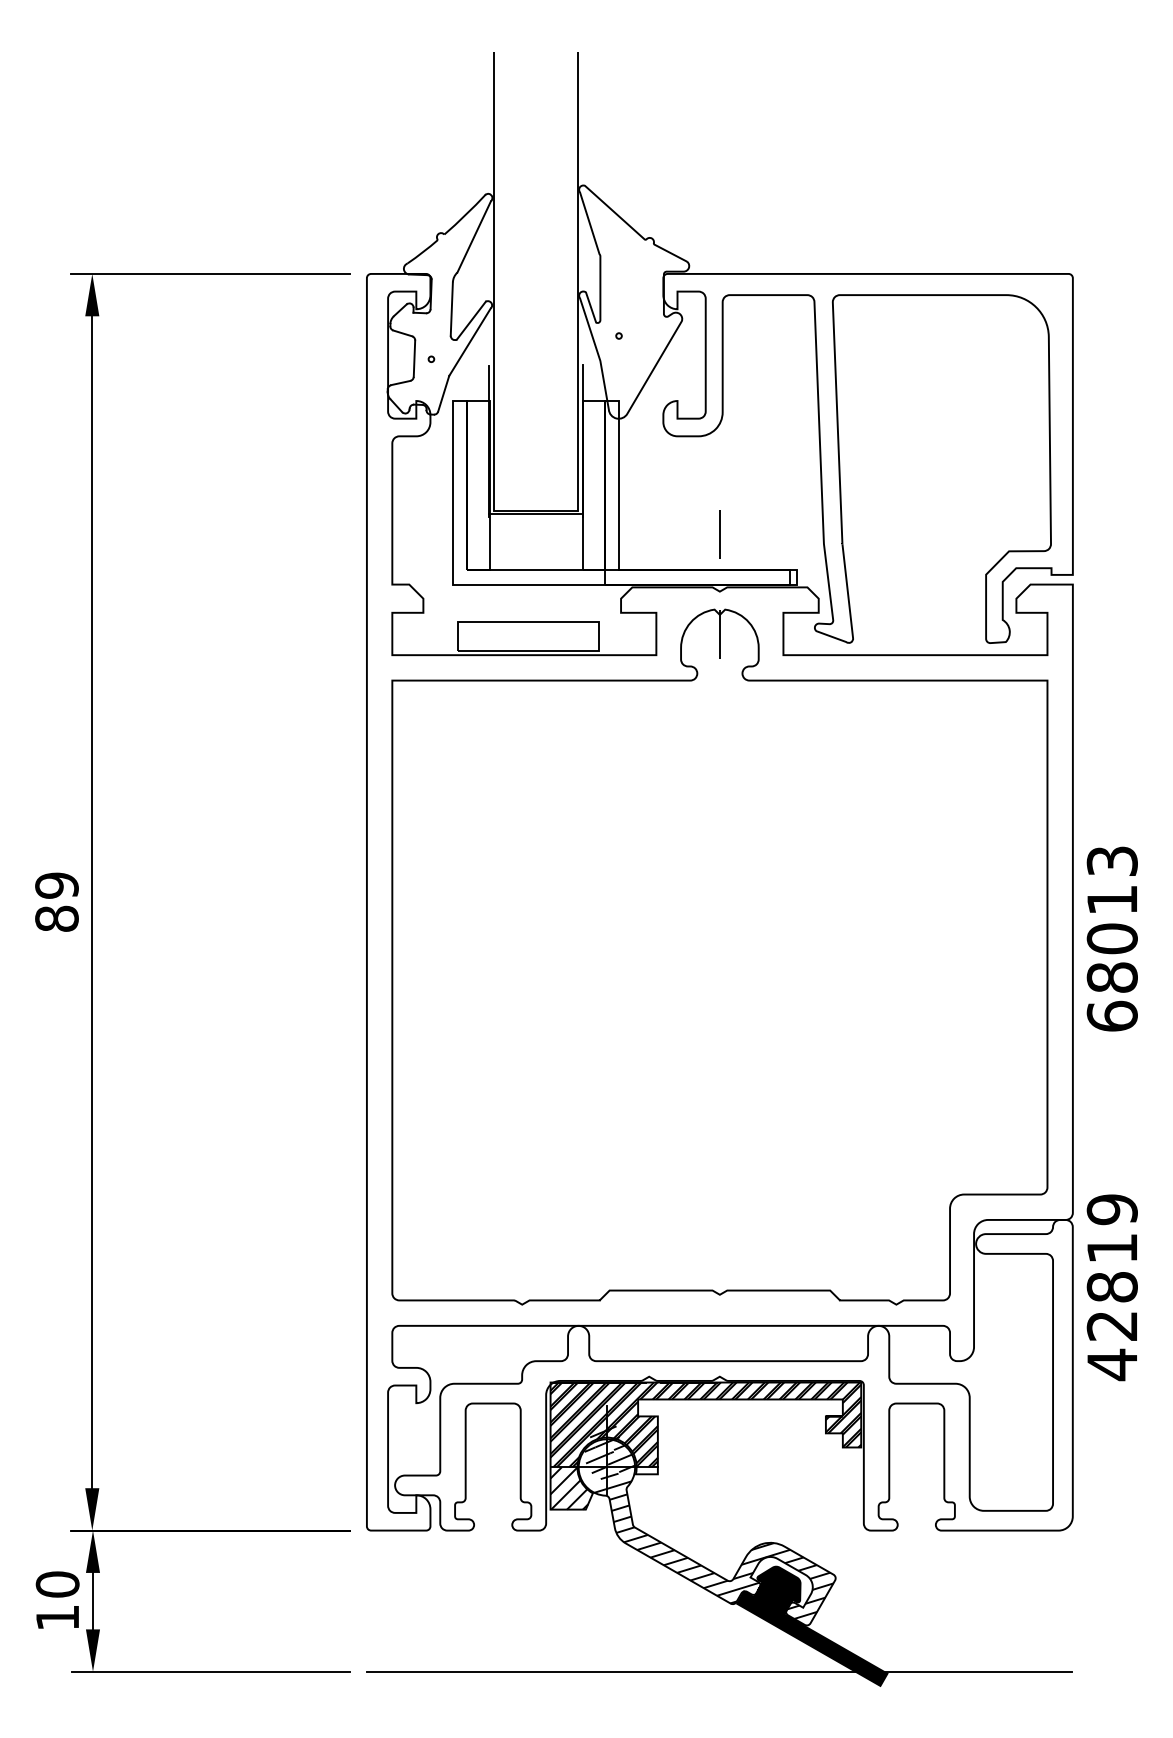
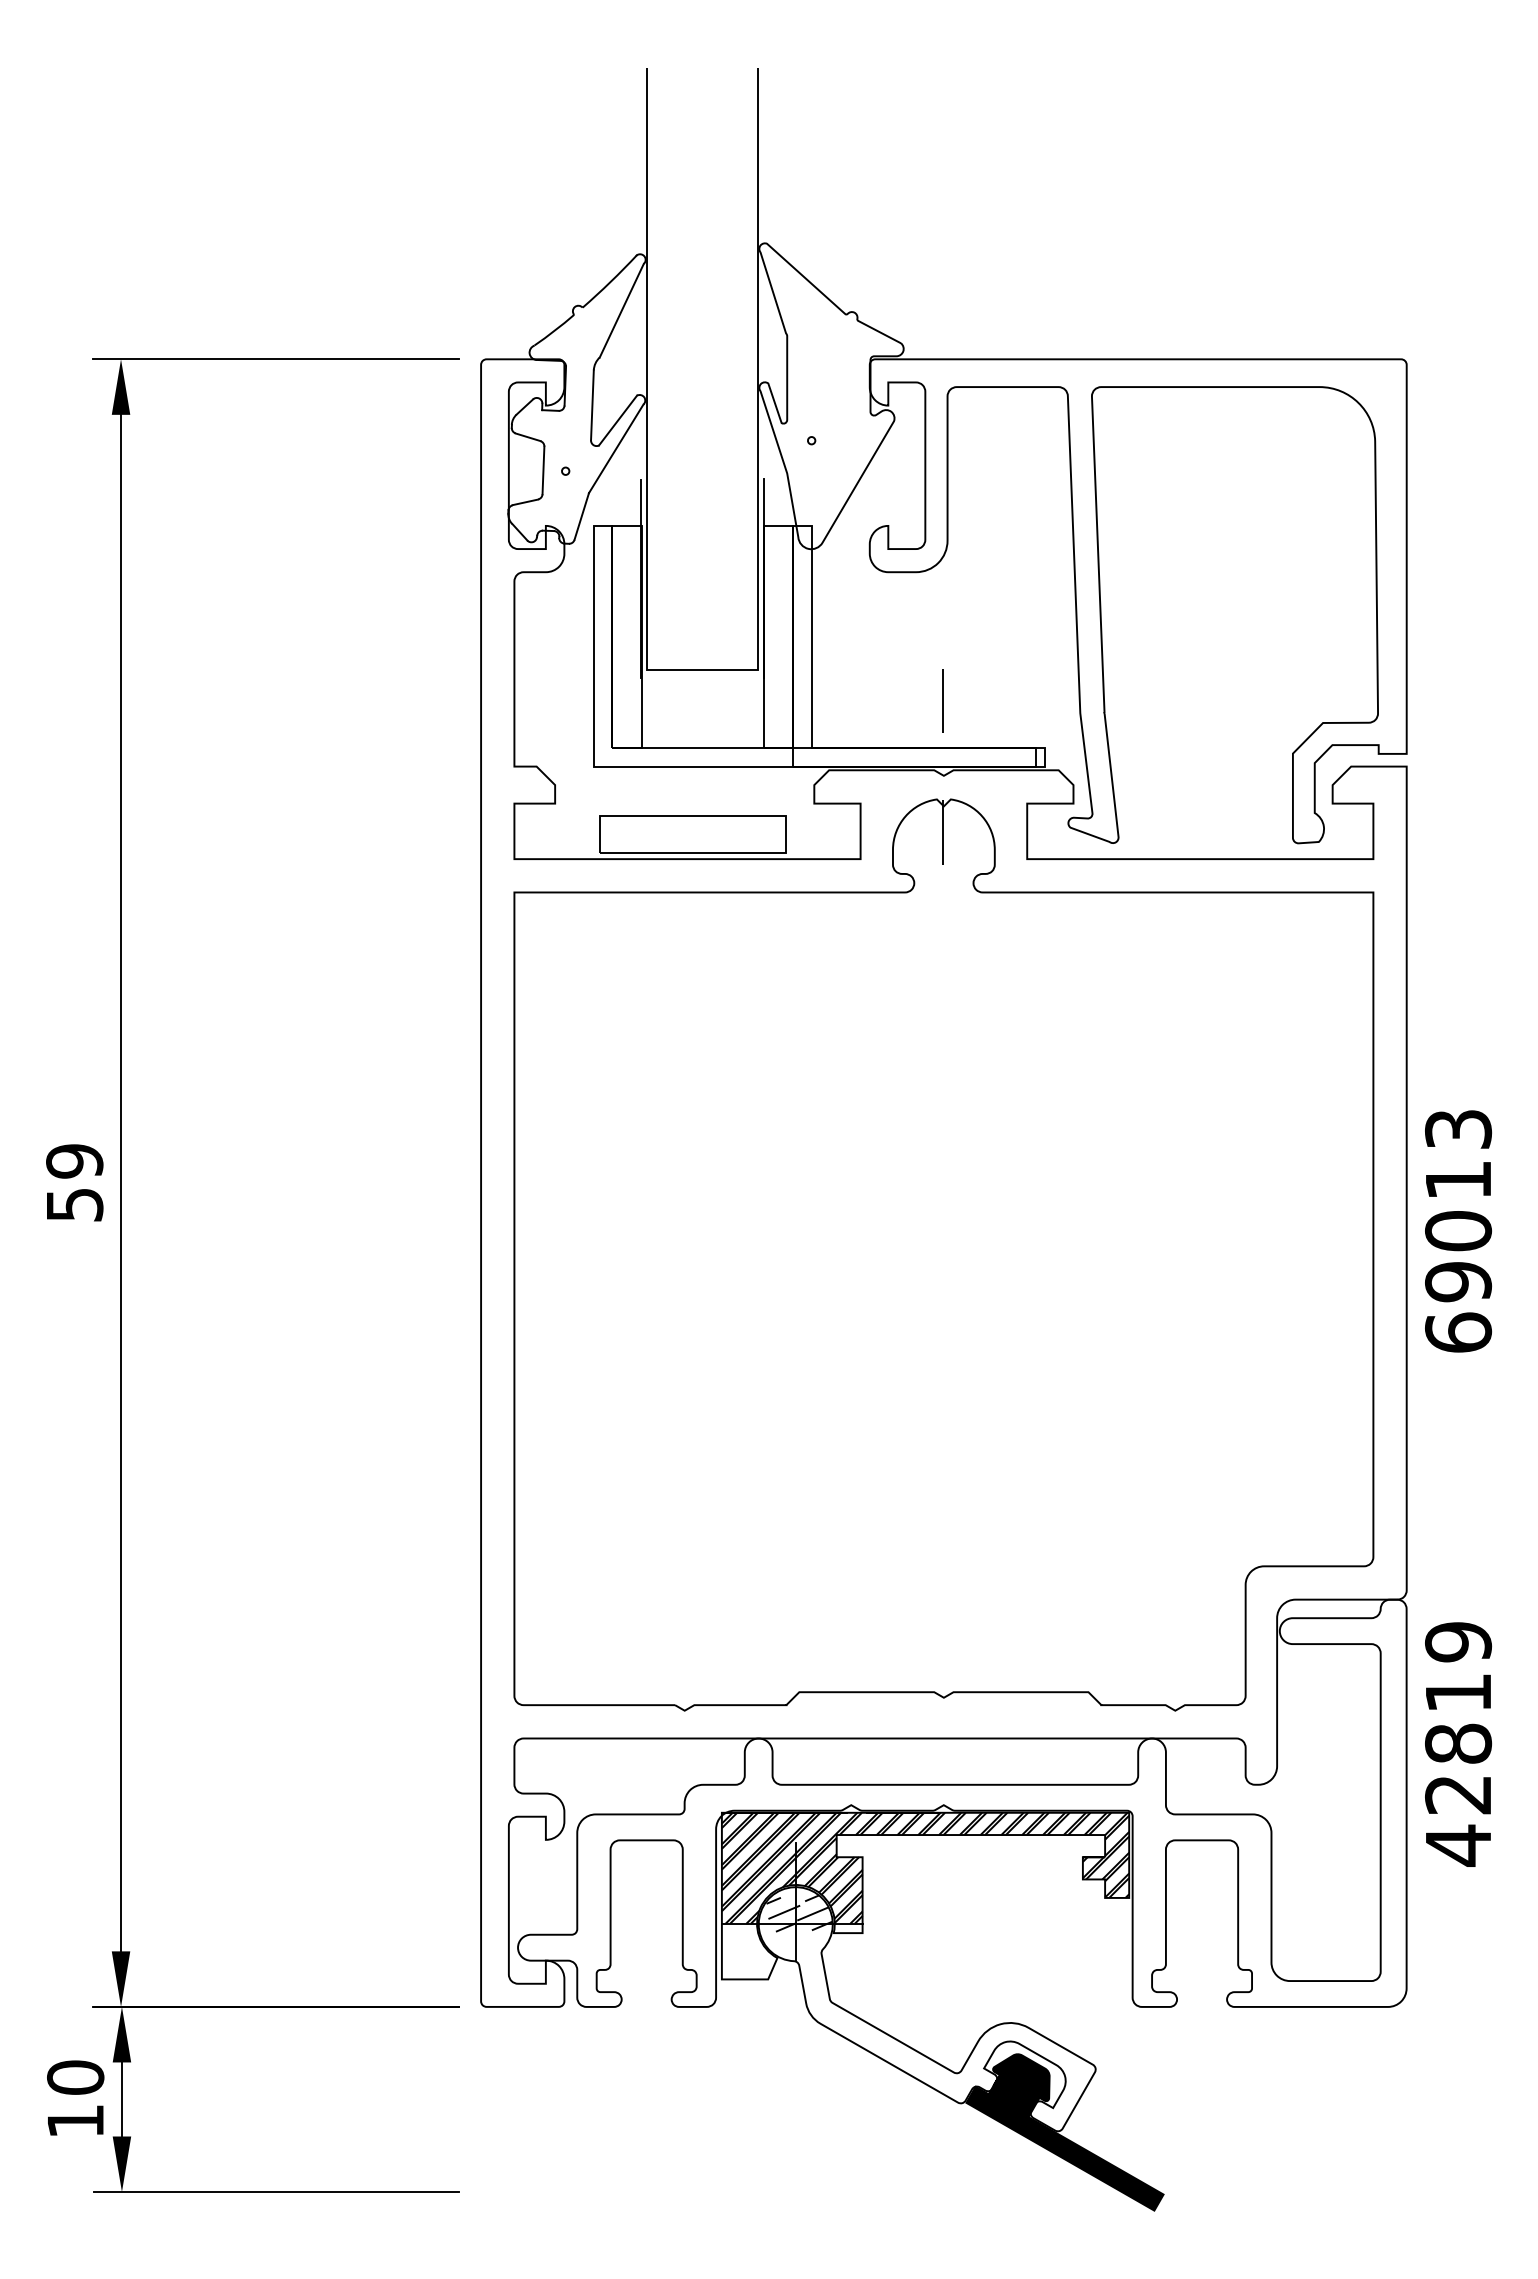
line: (535, 513) -> (701, 673), removed
text: (56, 918) -> (74, 1204), 89 -> 59
text: (1112, 978) -> (1458, 1282), 68013 -> 69013
text: (1112, 1287) -> (1458, 1744), moved
hatch: (604, 1439) -> (792, 1887), removed
hatch: (569, 1488) -> (746, 1951), removed
hatch: (713, 1546) -> (935, 2027), removed
line: (719, 1672) -> (943, 2192), removed

